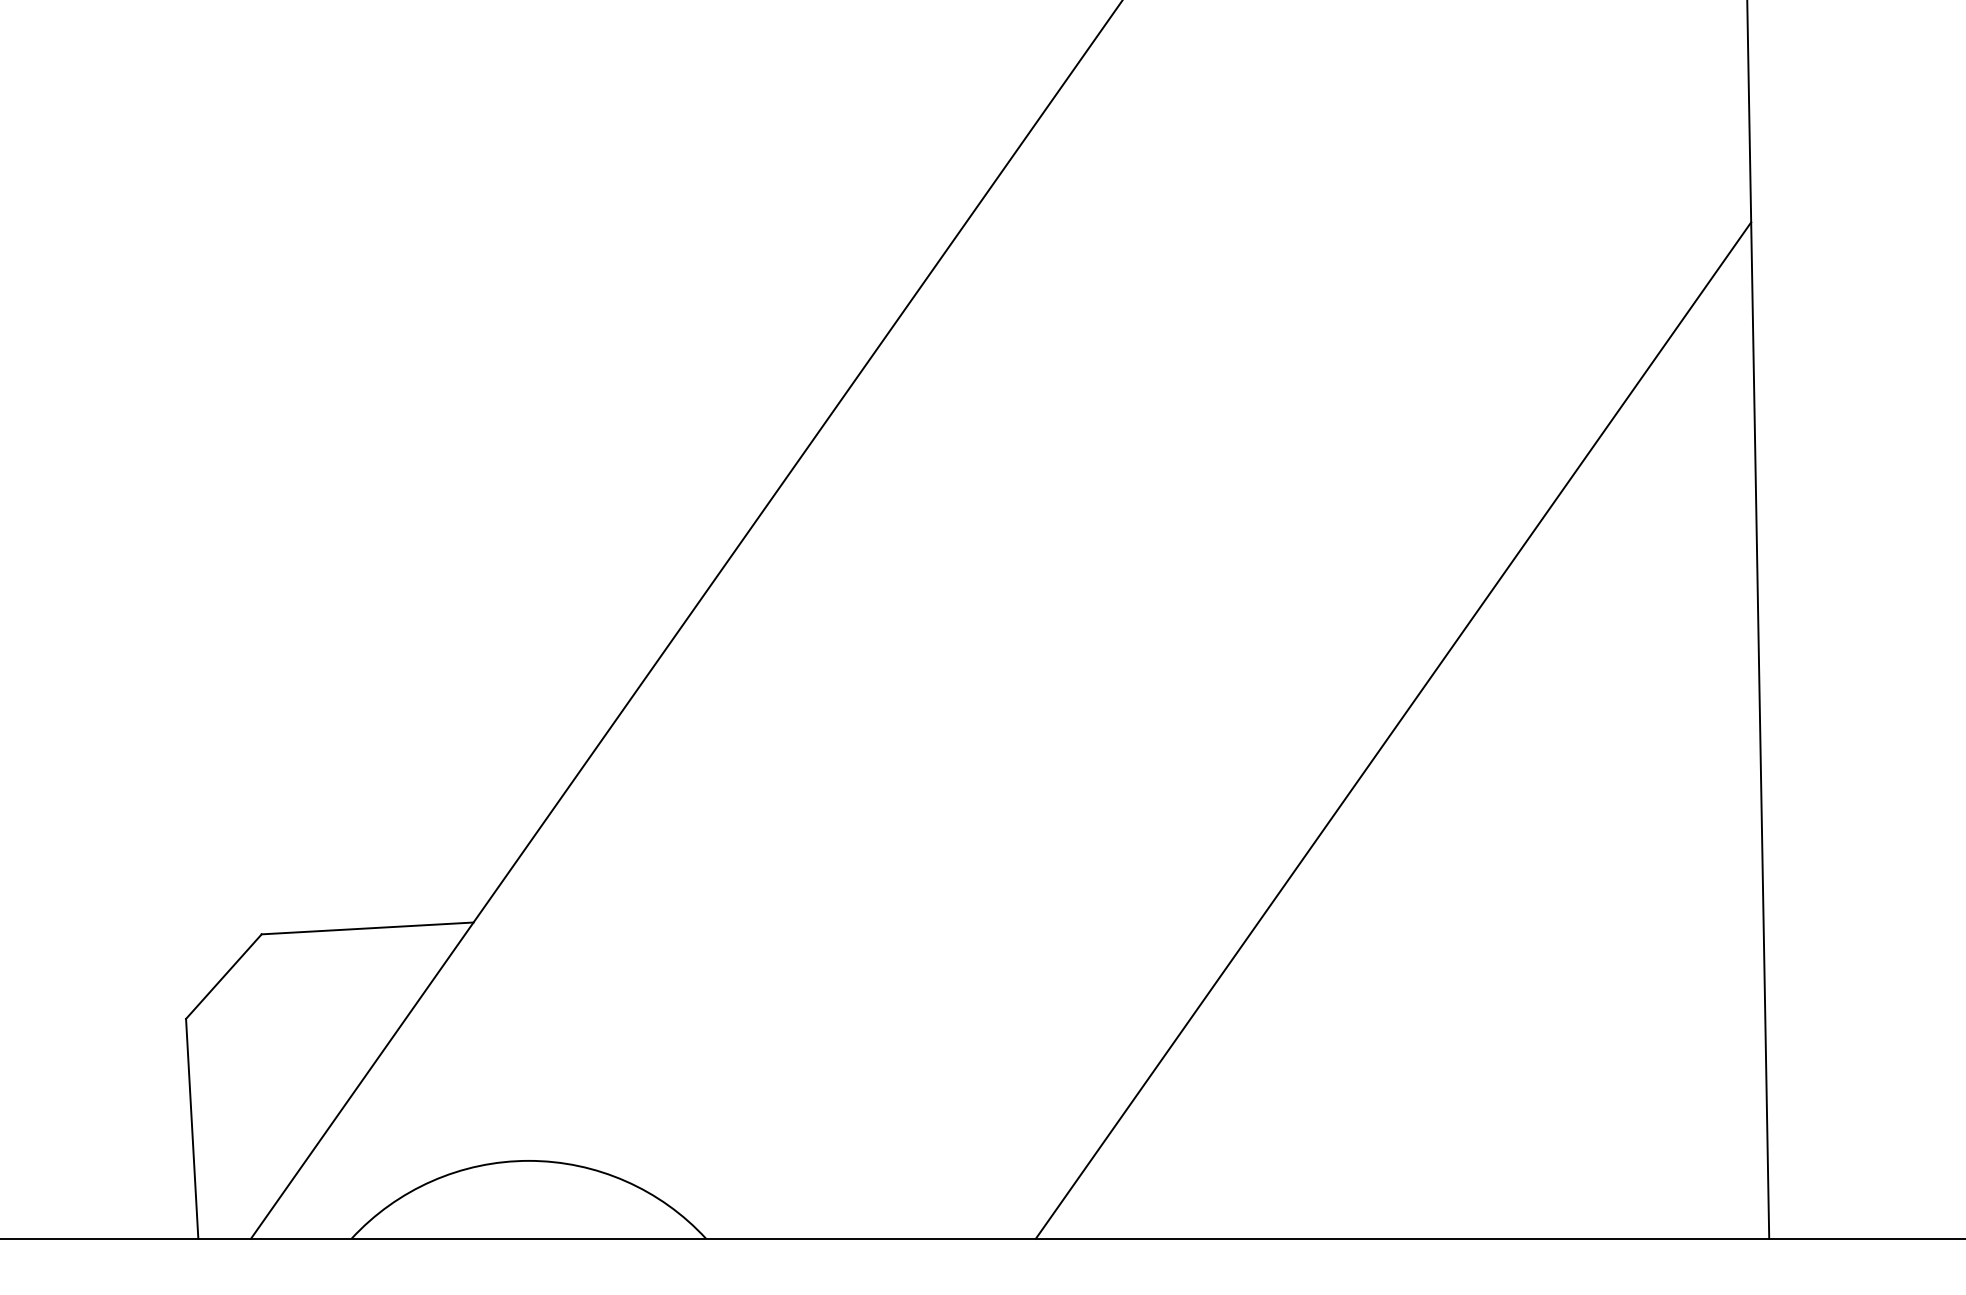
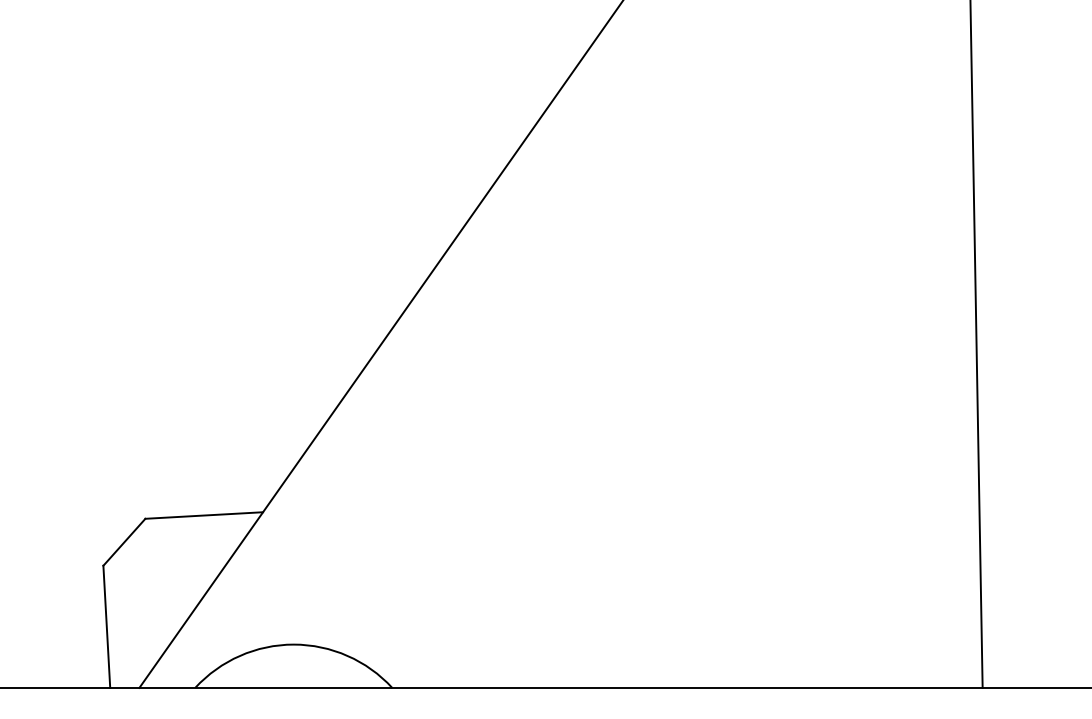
line: (1392, 730) -> (773, 405), removed

